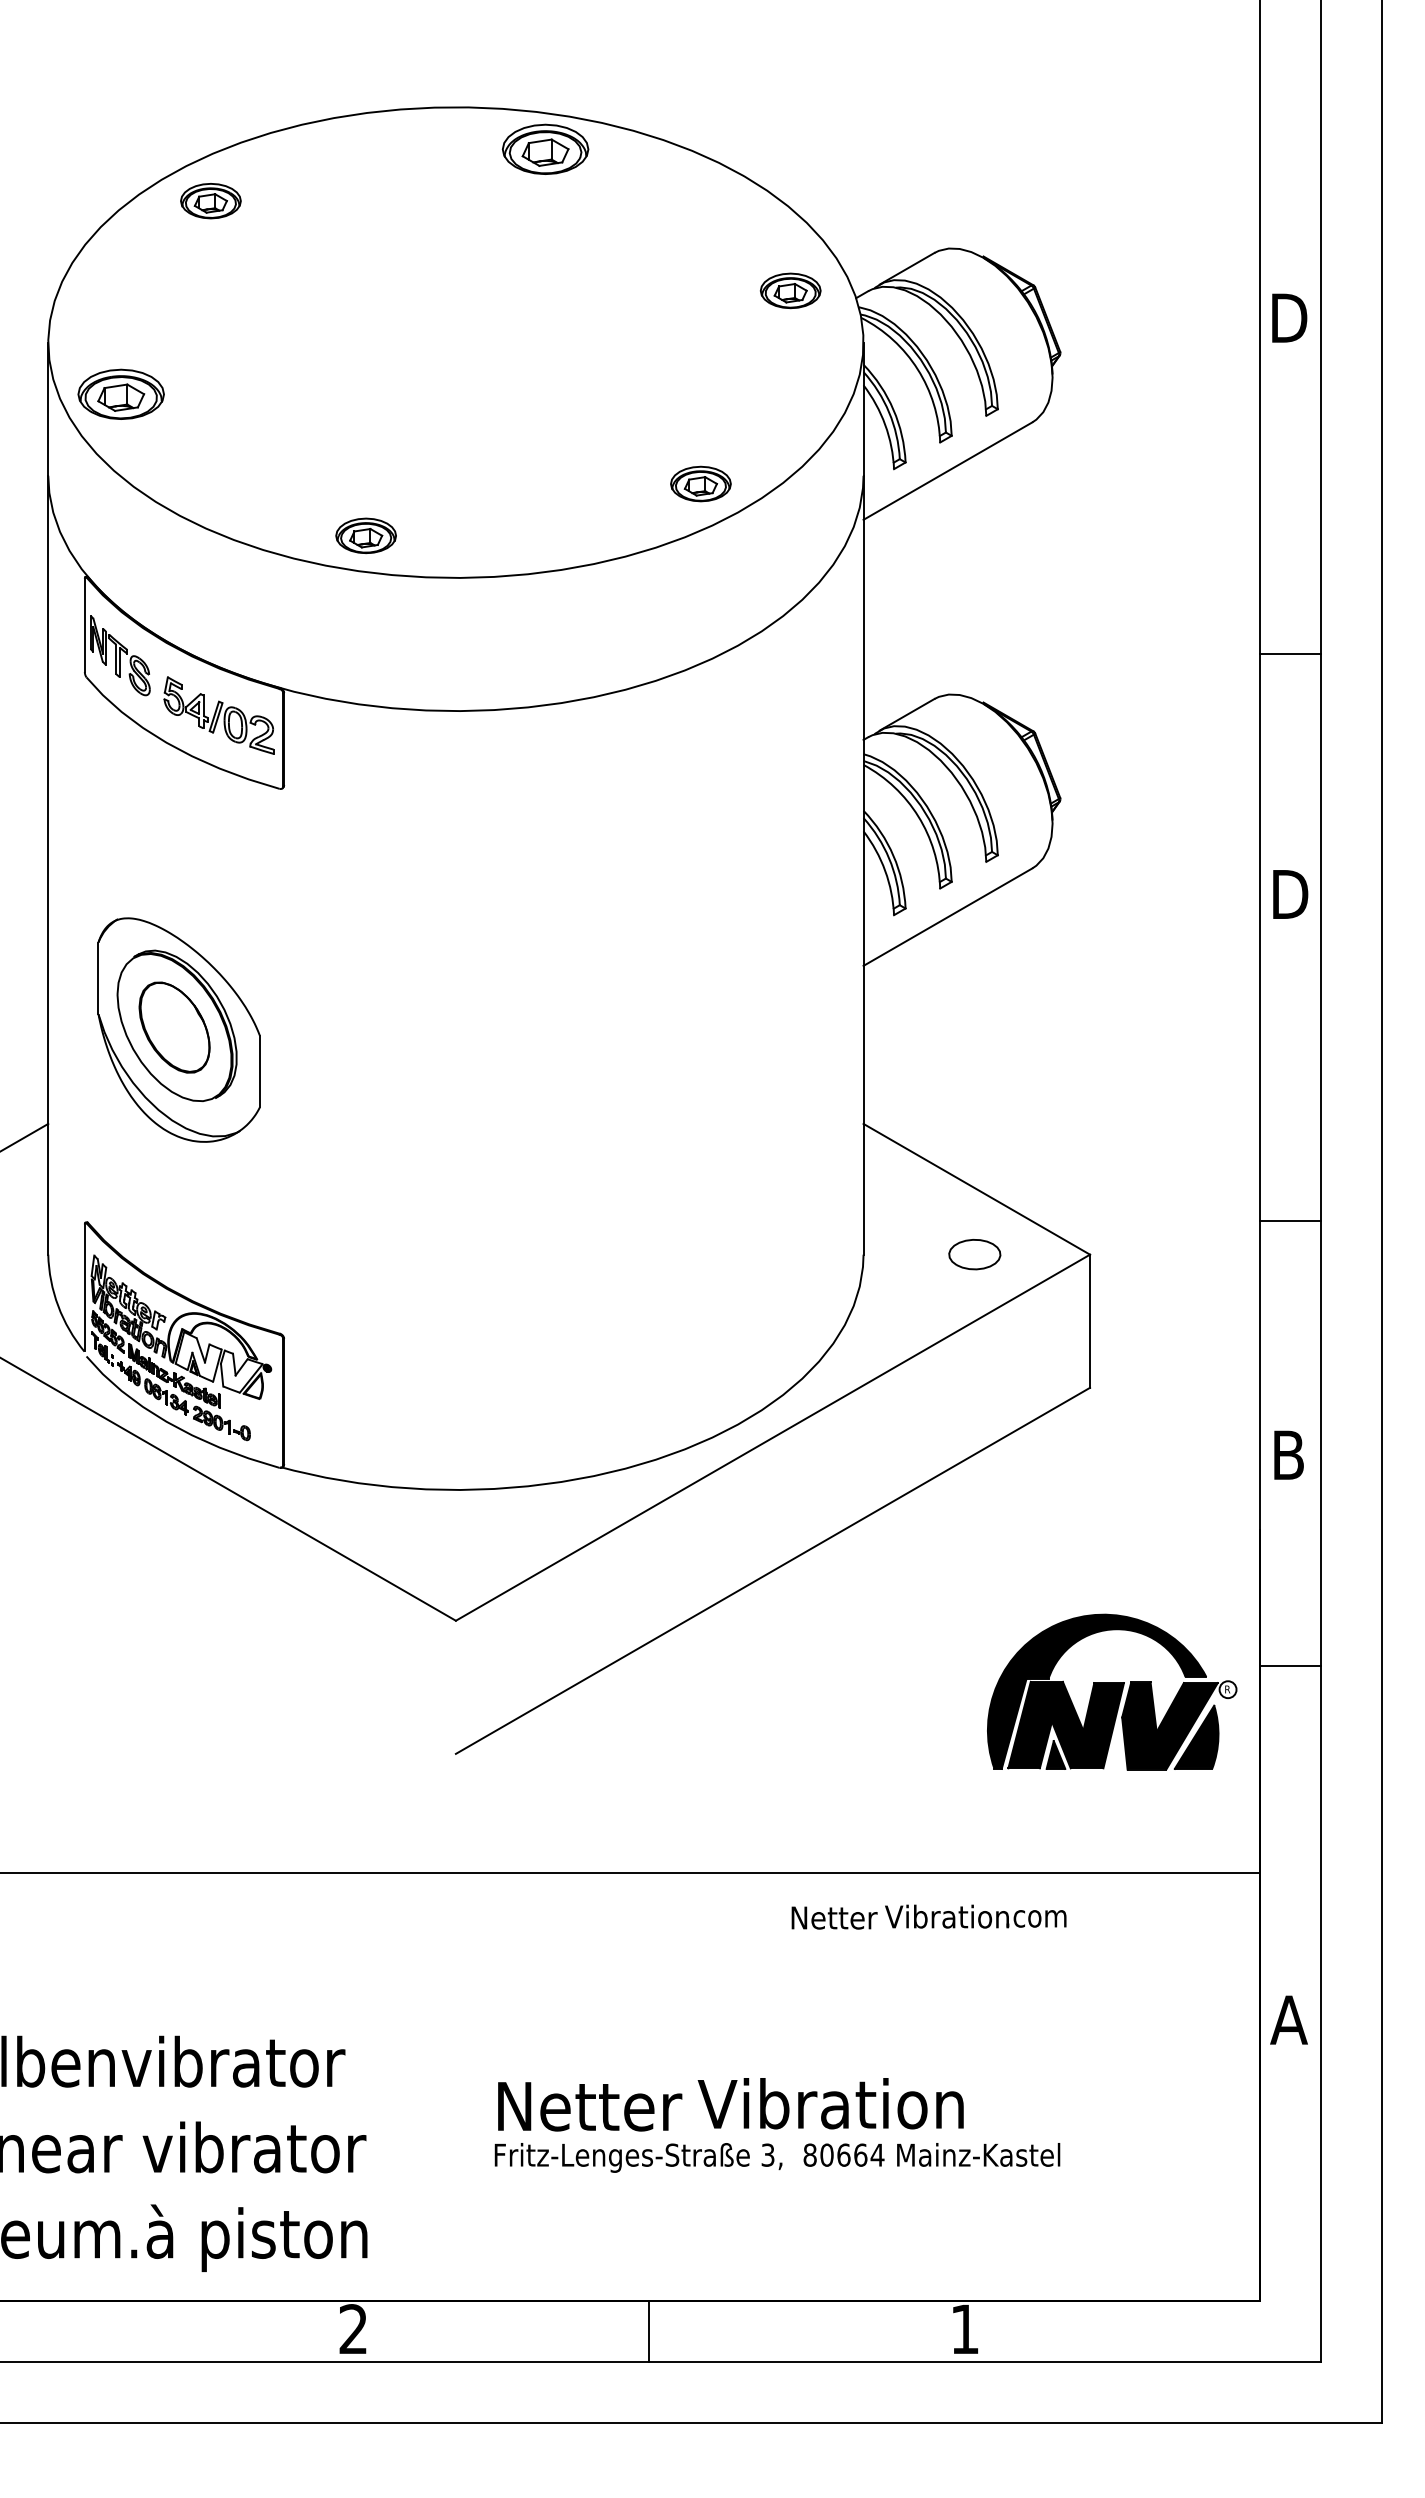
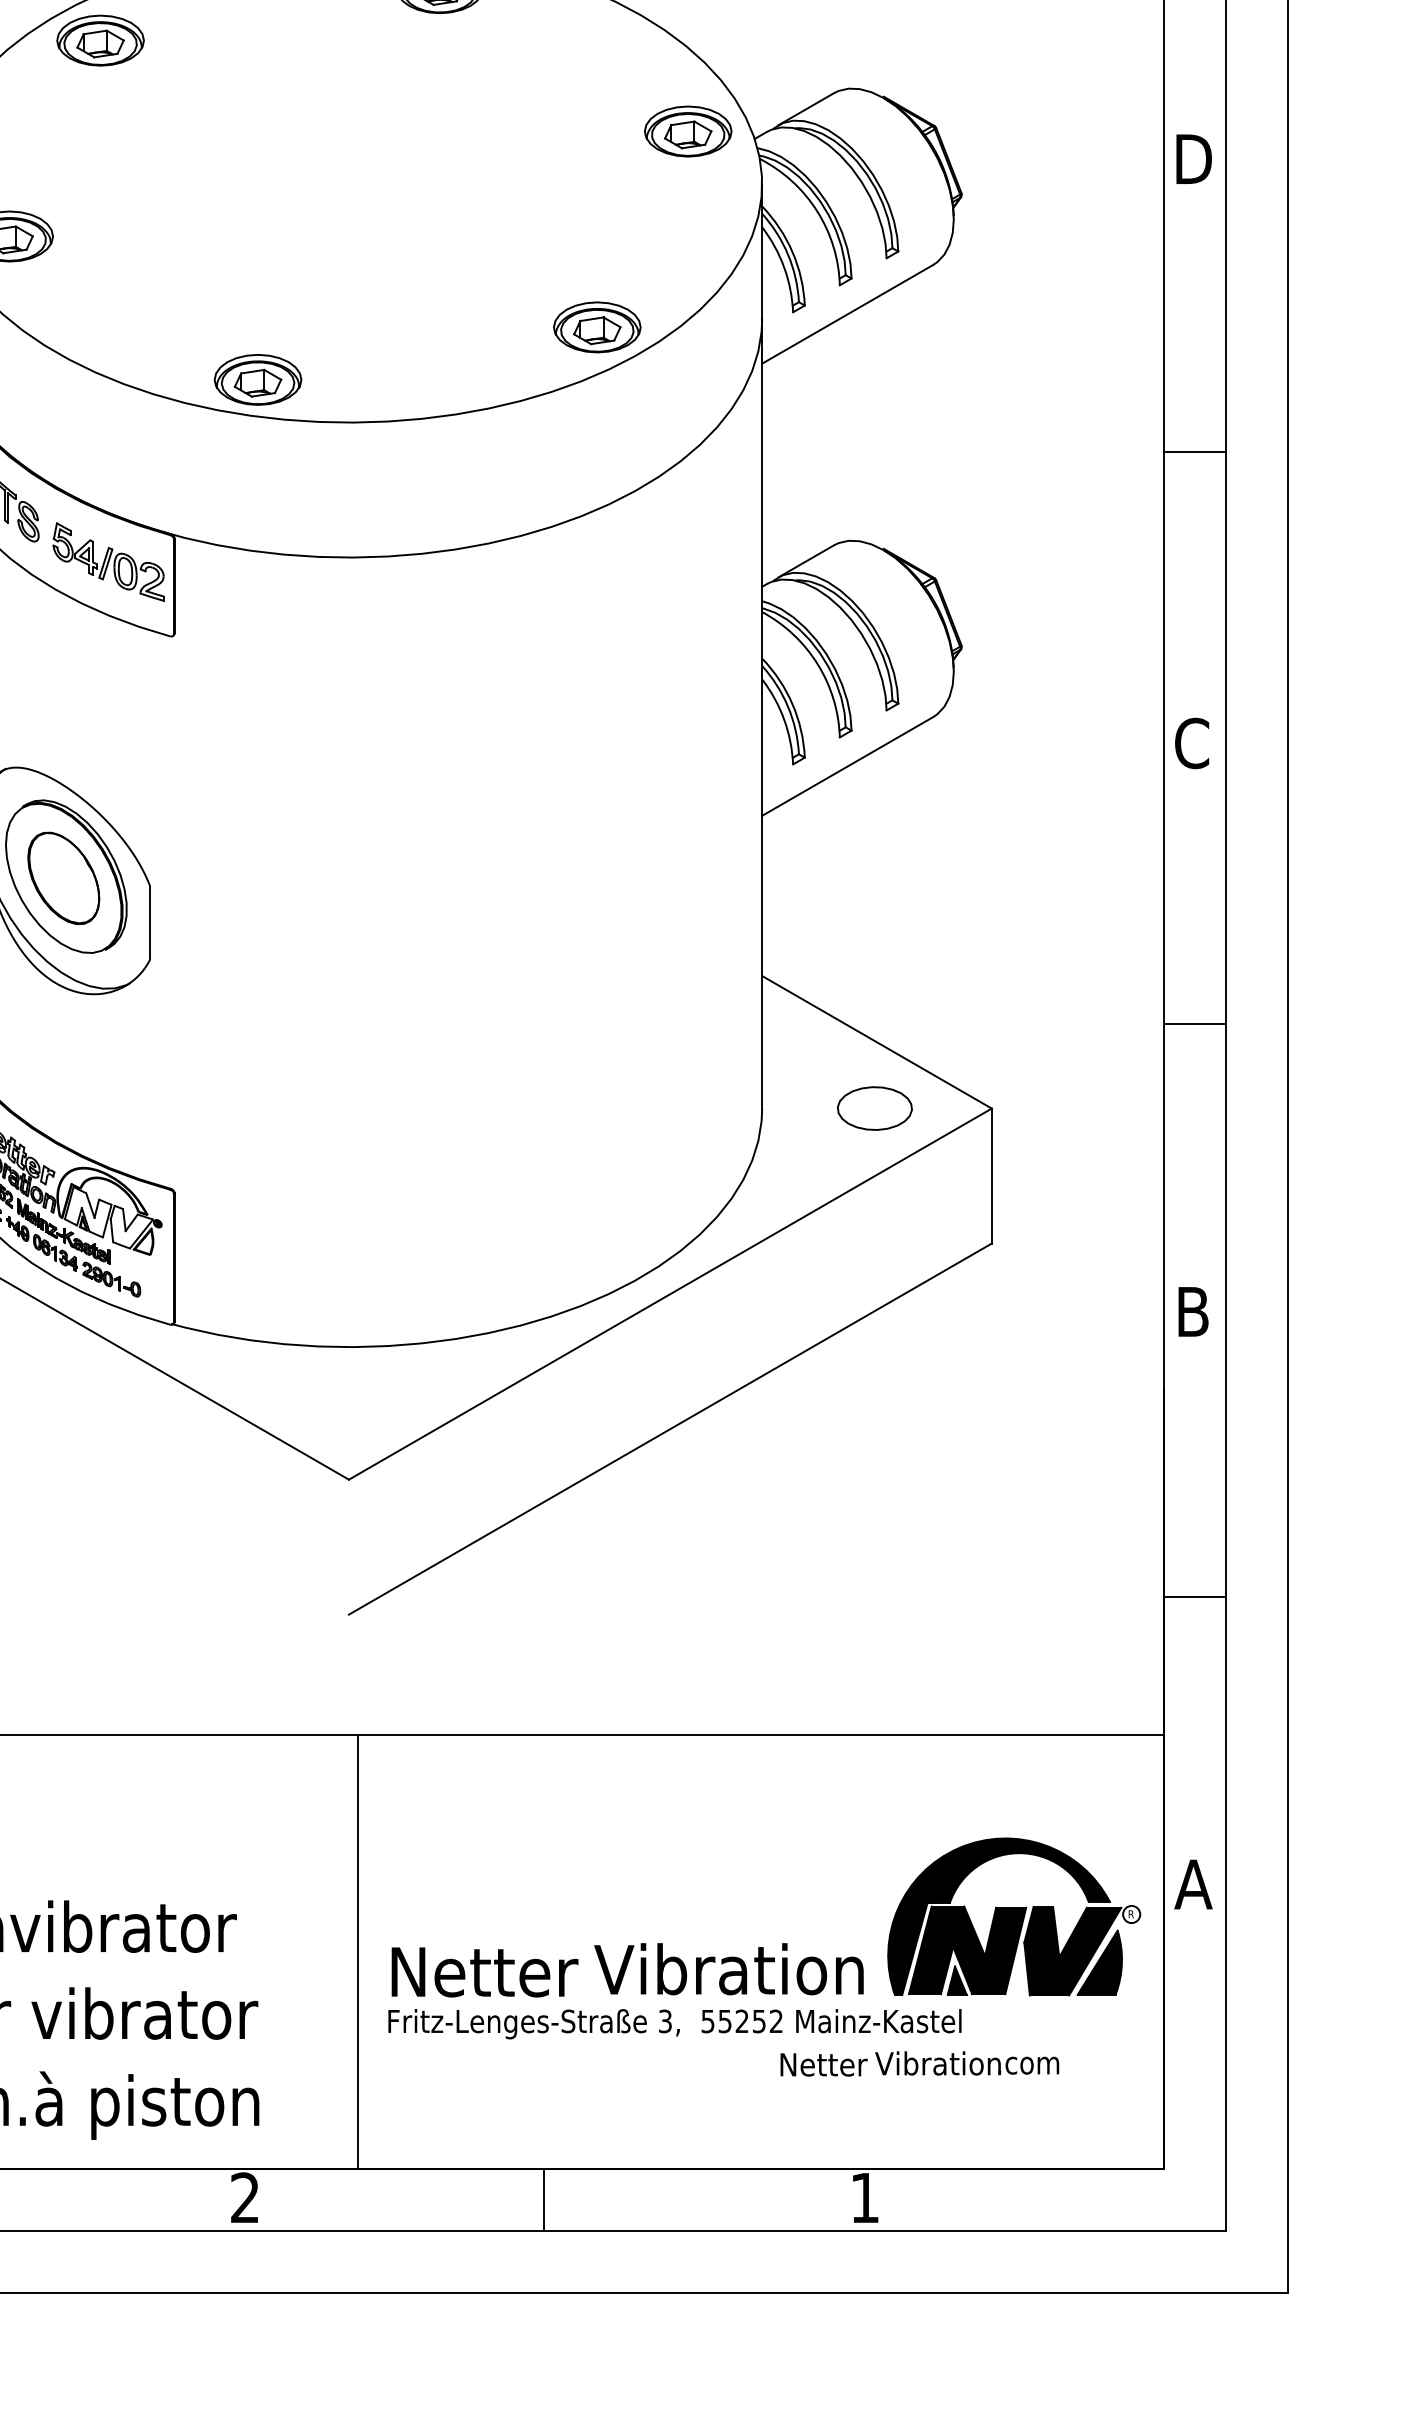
part: (210, 200) -> (100, 39), size x1.43
part: (790, 290) -> (688, 131), size x1.43
part: (700, 483) -> (596, 326), size x1.43
part: (365, 535) -> (257, 379), size x1.43
line: (1290, 654) -> (1194, 452), moved
text: (1289, 894) -> (1193, 743), D -> C
line: (1290, 1220) -> (1194, 1024), moved
part: (974, 1254) -> (874, 1108), size x1.43
line: (1290, 1666) -> (1194, 1597), moved
part: (1112, 1691) -> (1014, 1916), moved
text: (928, 1916) -> (919, 2063), moved
line: (465, 2086) -> (358, 1951), added
text: (843, 2154) -> (741, 2020), 80664 -> 55252

